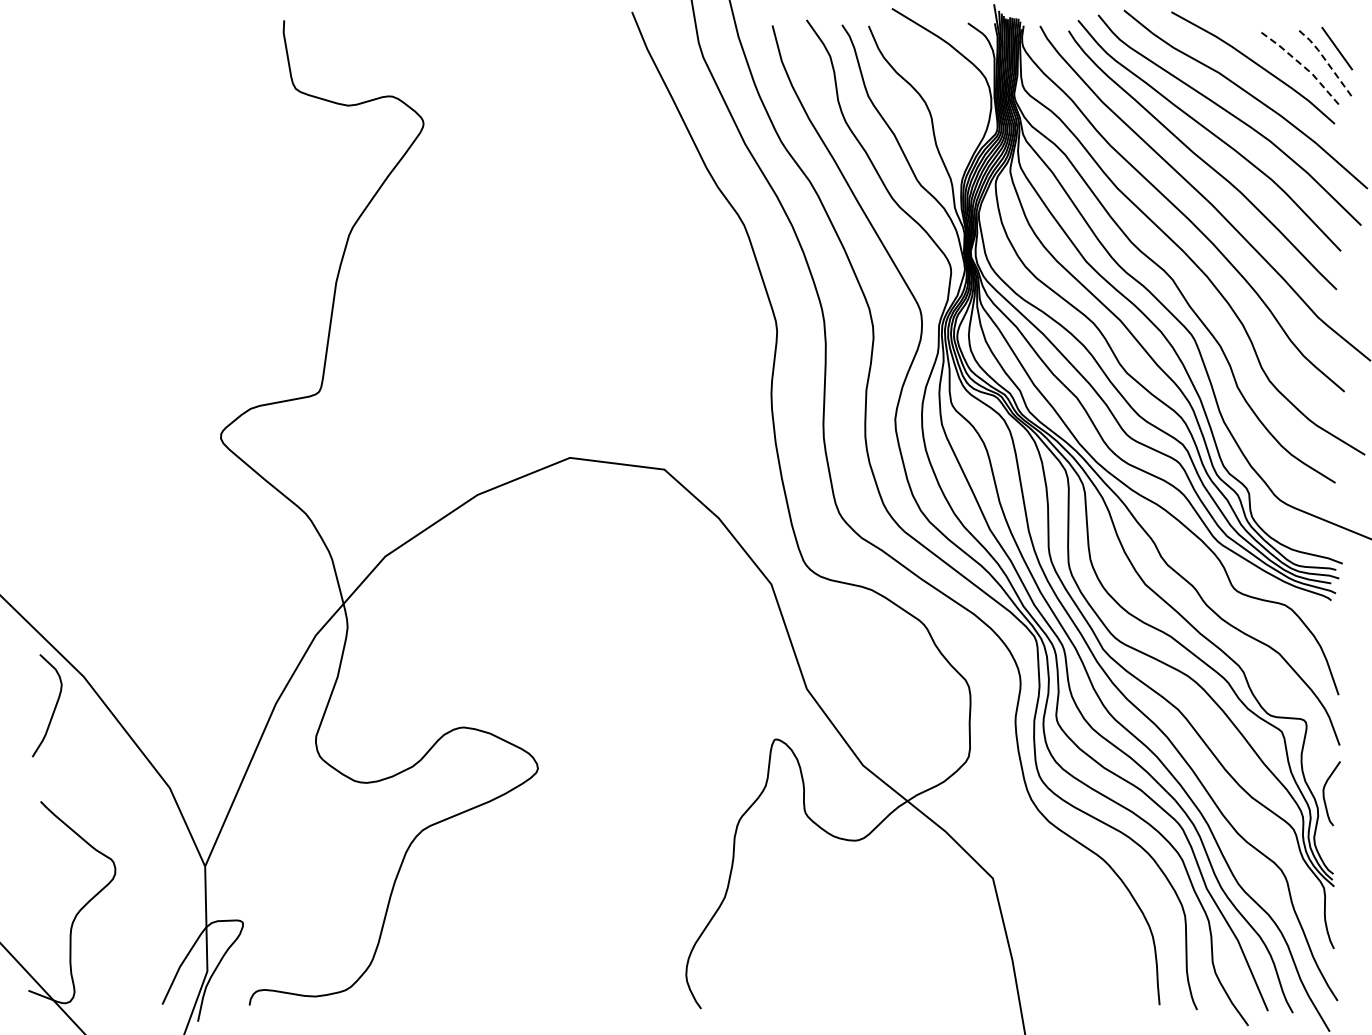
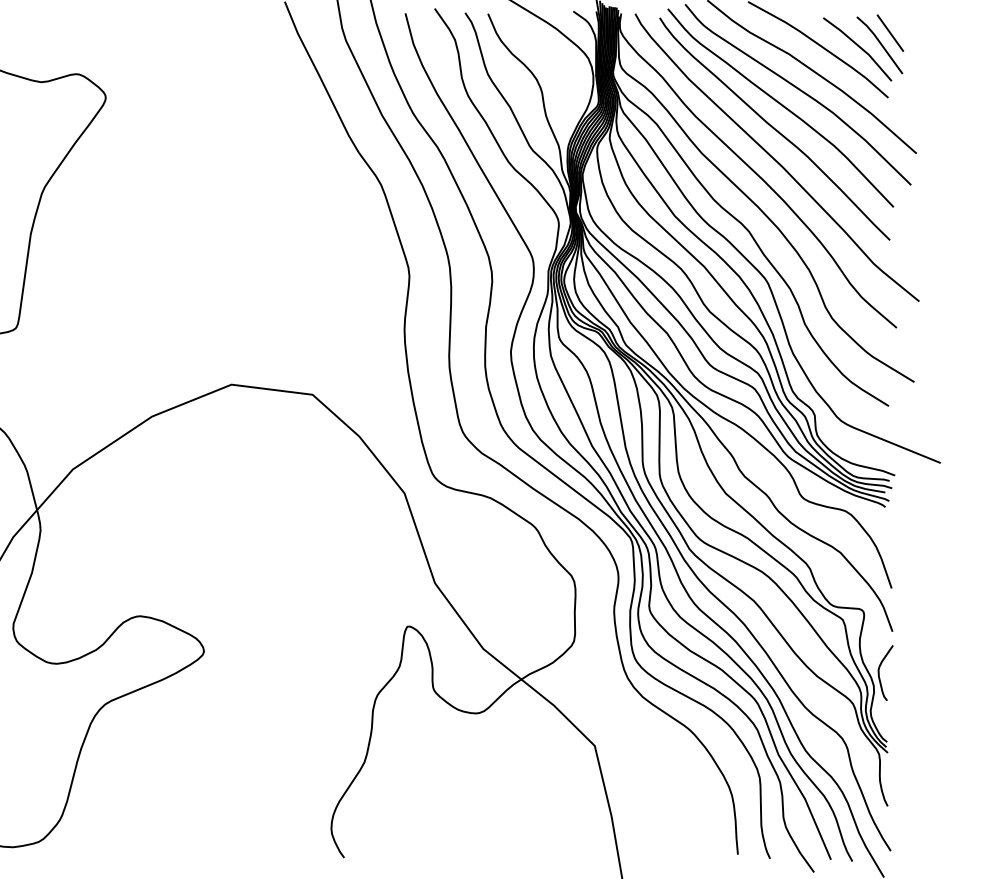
line: (1325, 59) -> (880, 42), dashed -> solid
line: (1301, 64) -> (859, 46), dashed -> solid

